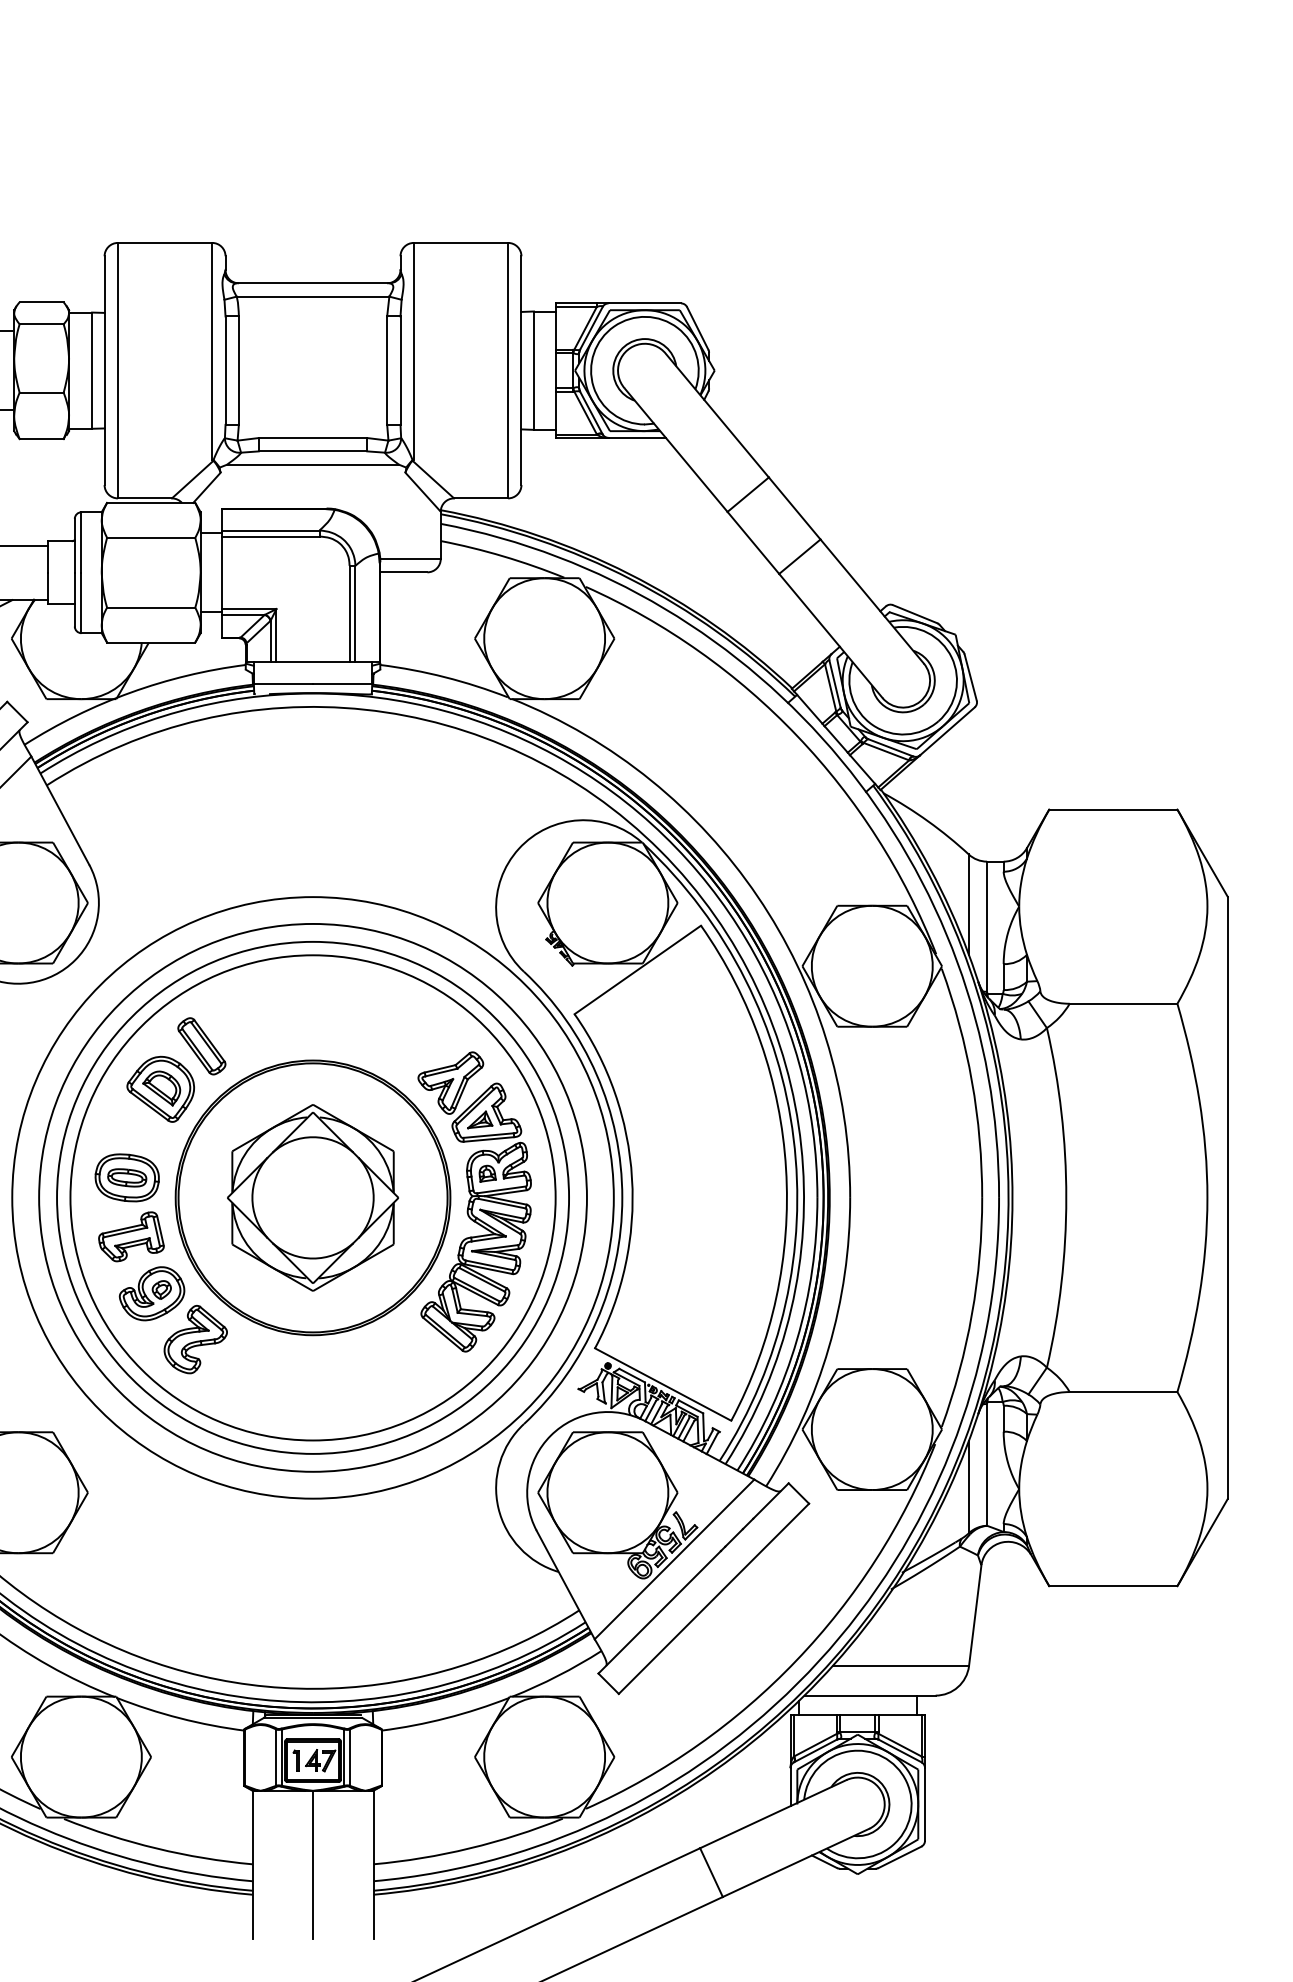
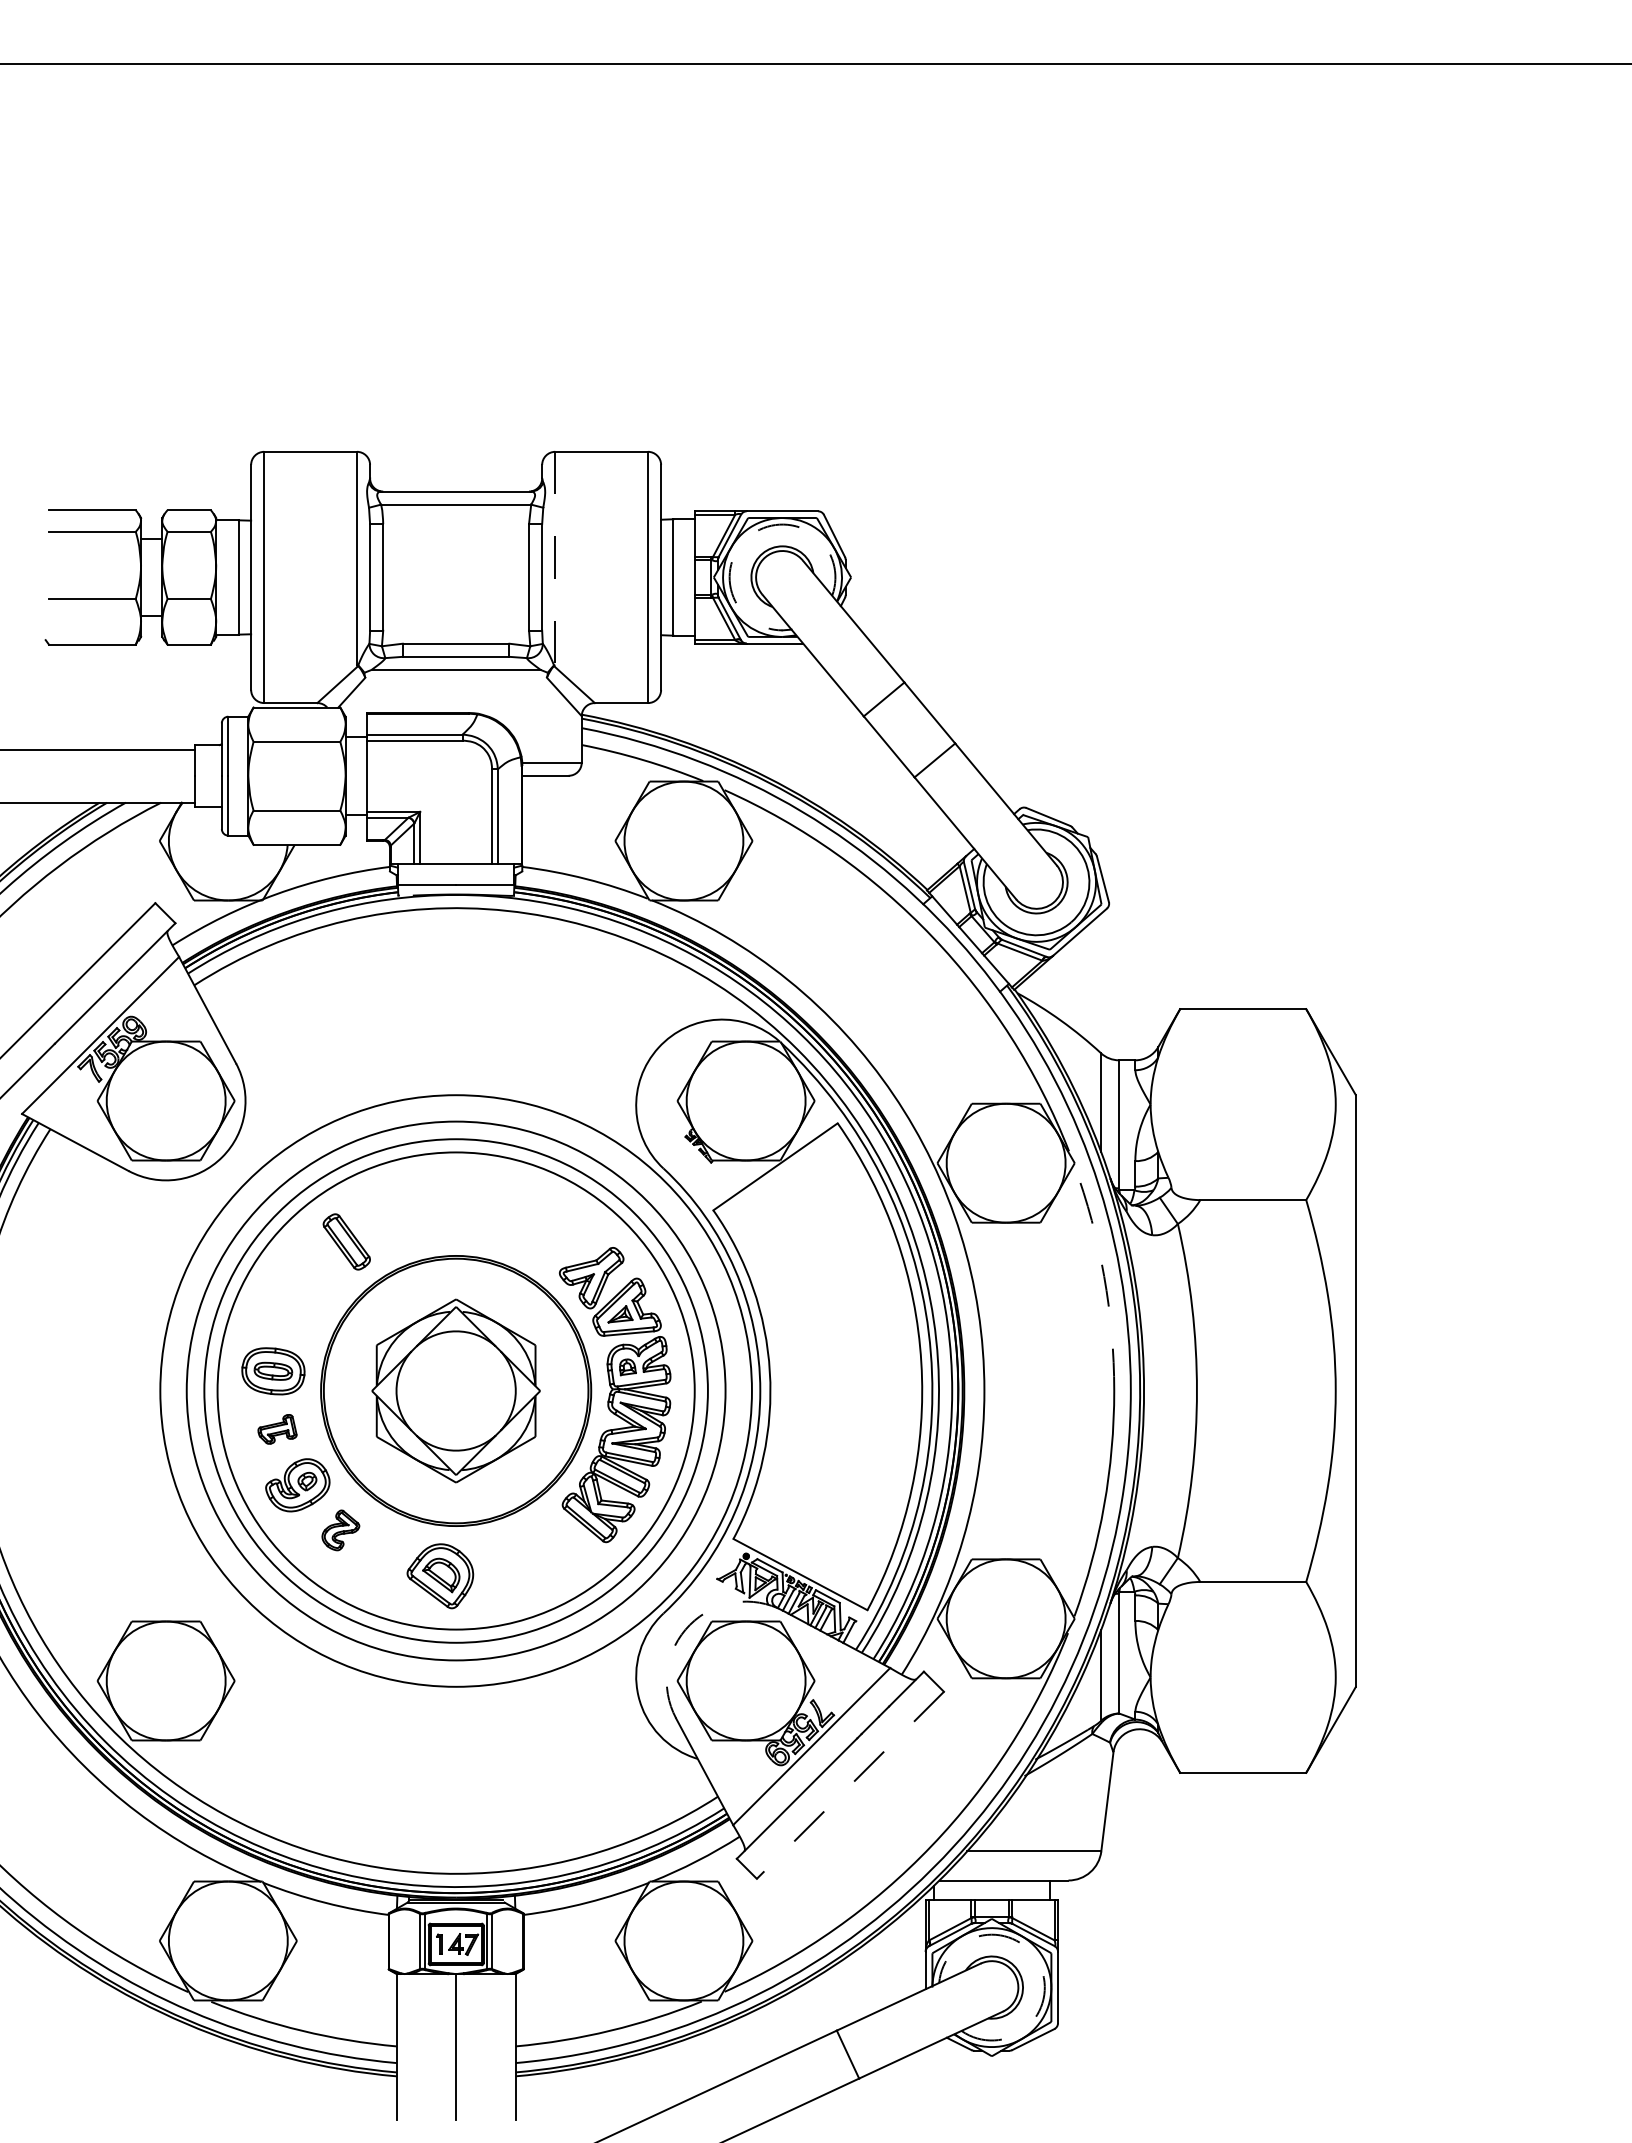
arc: (614, 326) -> (752, 534), solid -> dashed
line: (414, 351) -> (555, 558), solid -> dashed
arc: (972, 1081) -> (1104, 1276), solid -> dashed
part: (160, 1089) -> (440, 1576), moved
part: (131, 1237) -> (277, 1429), size x0.6
part: (195, 1339) -> (340, 1530), size x0.6
arc: (551, 1435) -> (690, 1624), solid -> dashed
line: (714, 1599) -> (850, 1785), solid -> dashed
arc: (906, 1782) -> (1039, 1965), solid -> dashed

